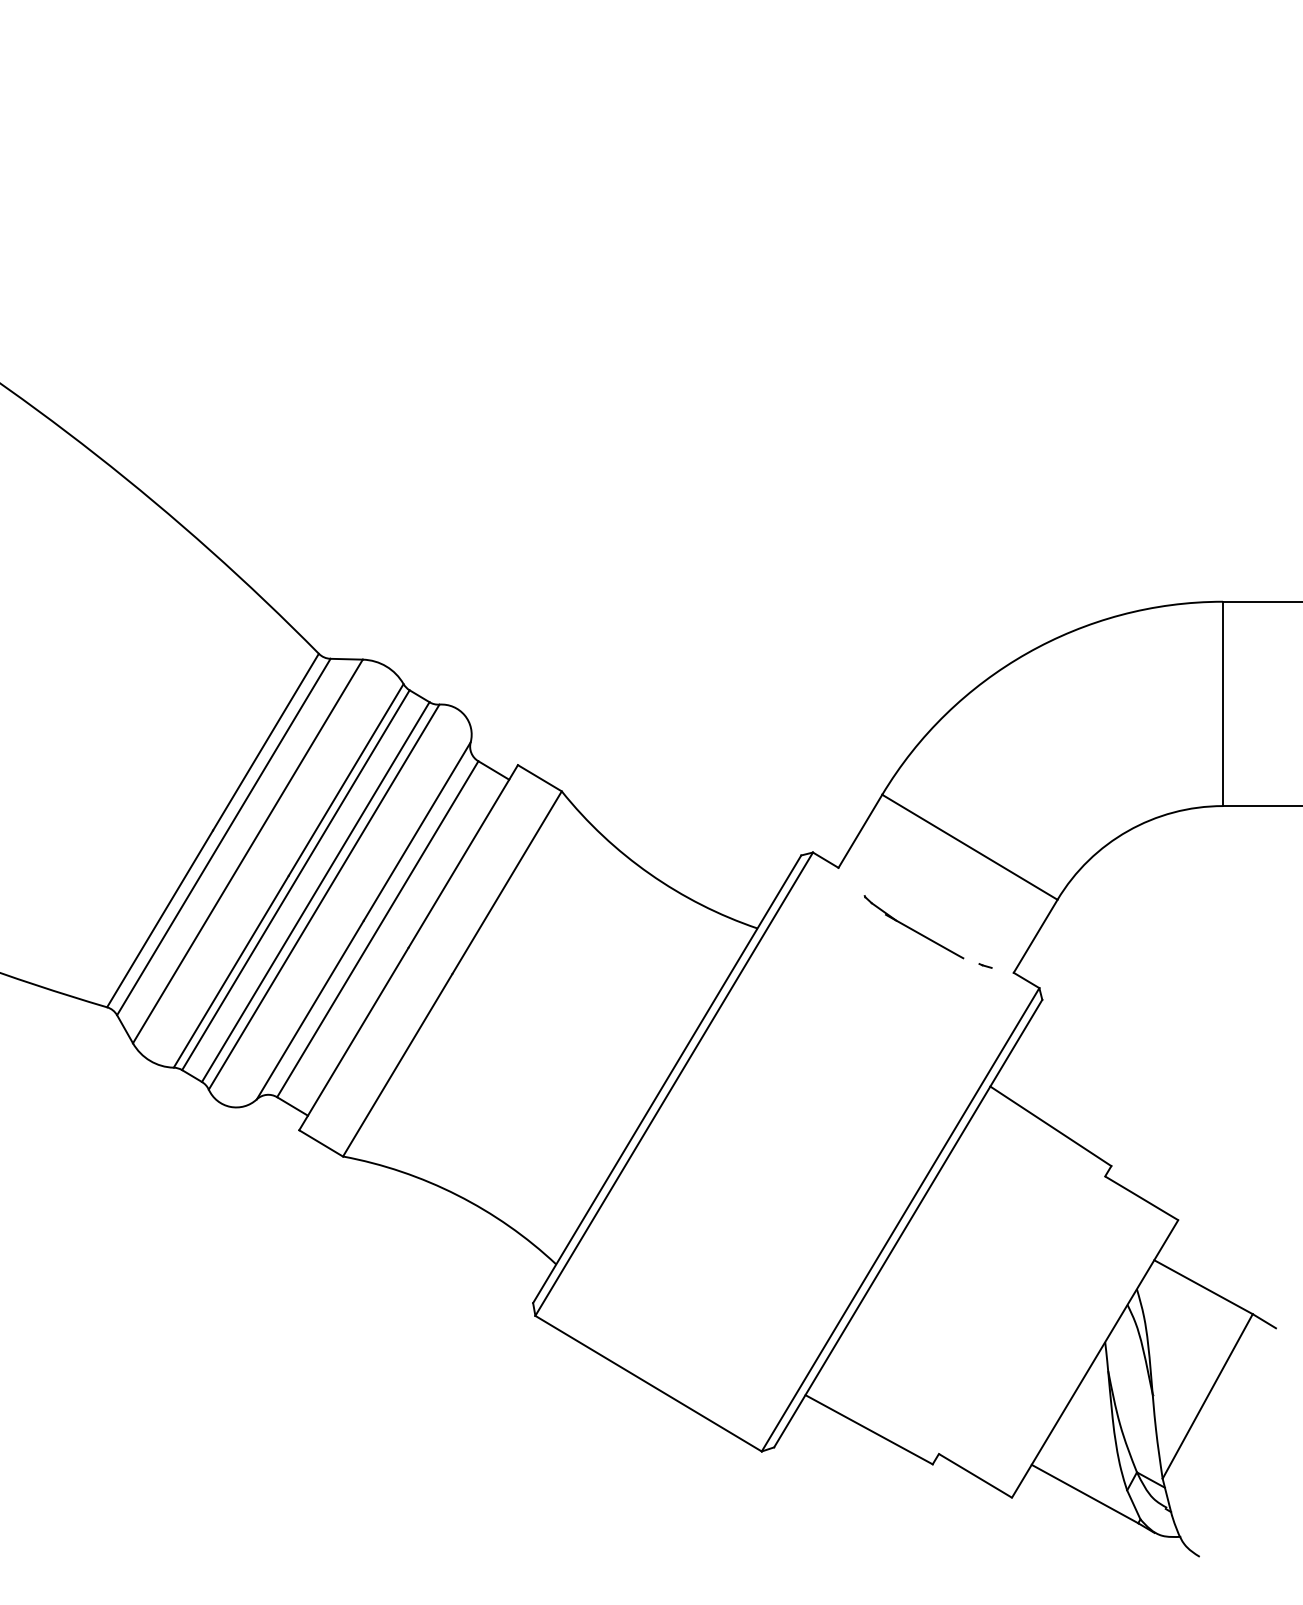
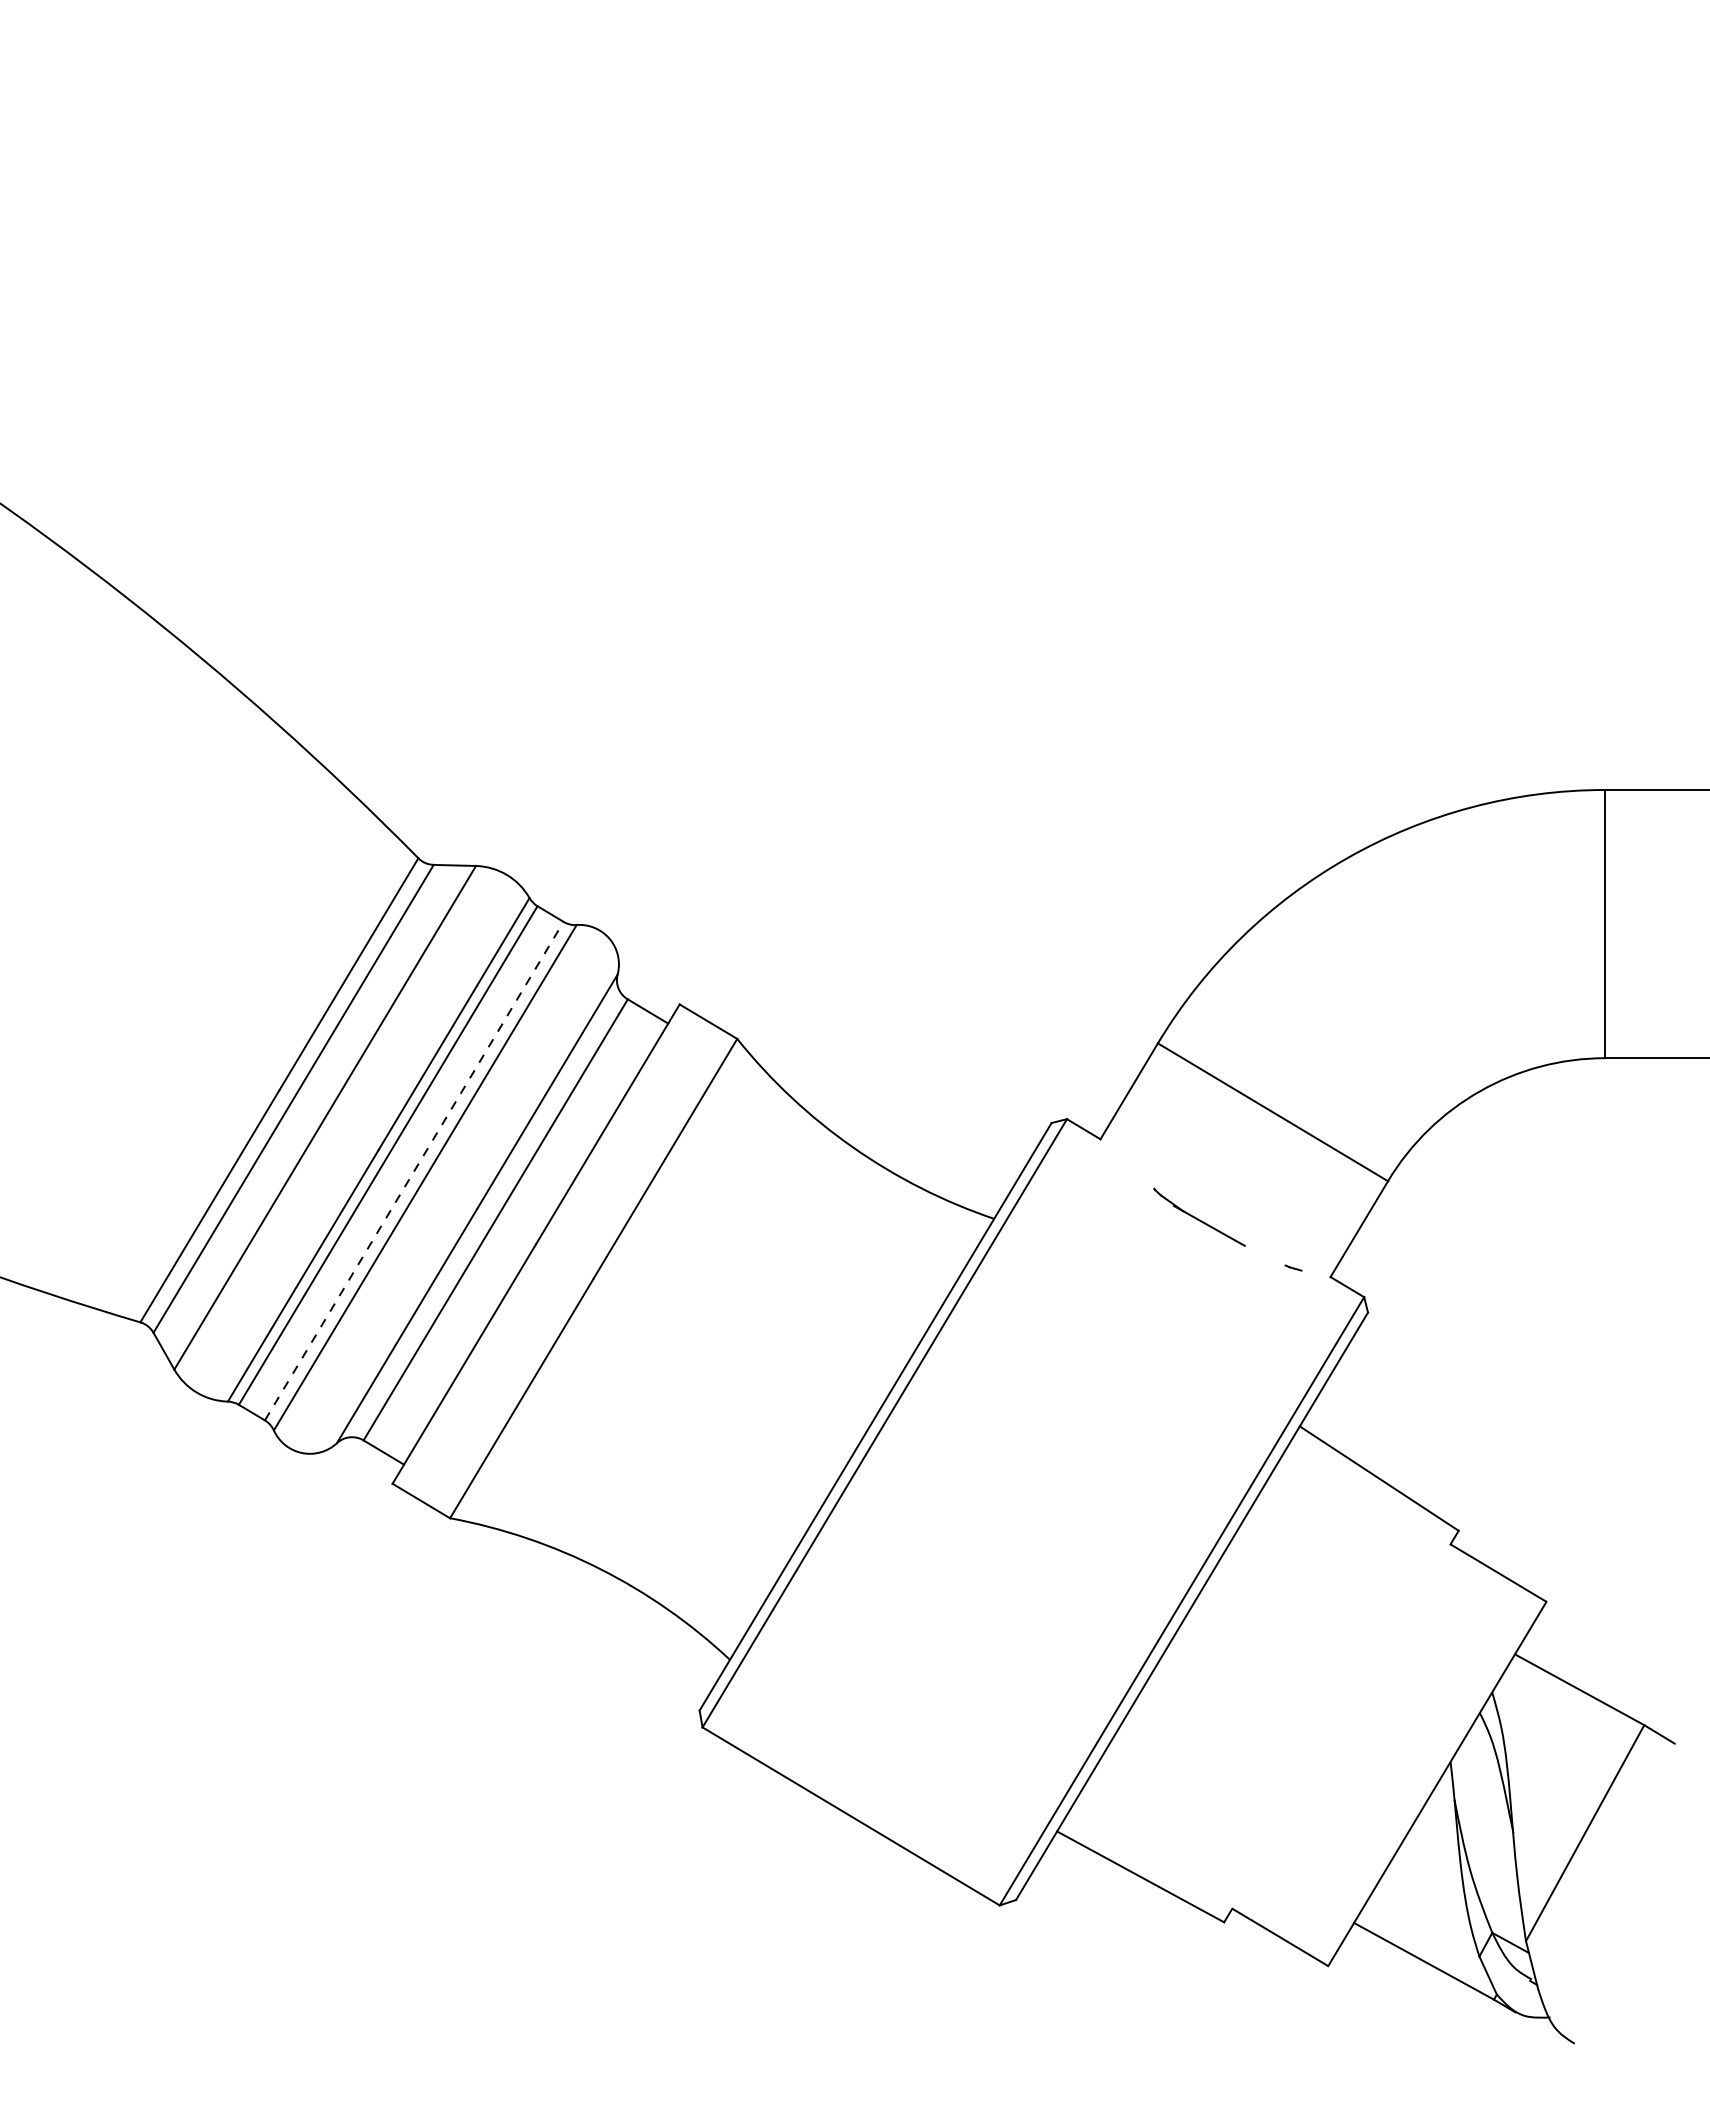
line: (316, 891) -> (415, 1170), solid -> dashed
part: (913, 927) -> (1198, 1217), size x0.7

